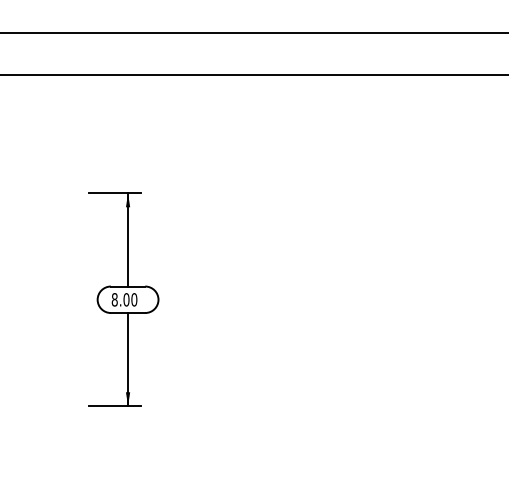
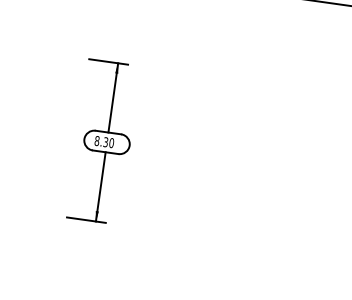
text: (126, 299) -> (105, 142), 8.00 -> 8.30

